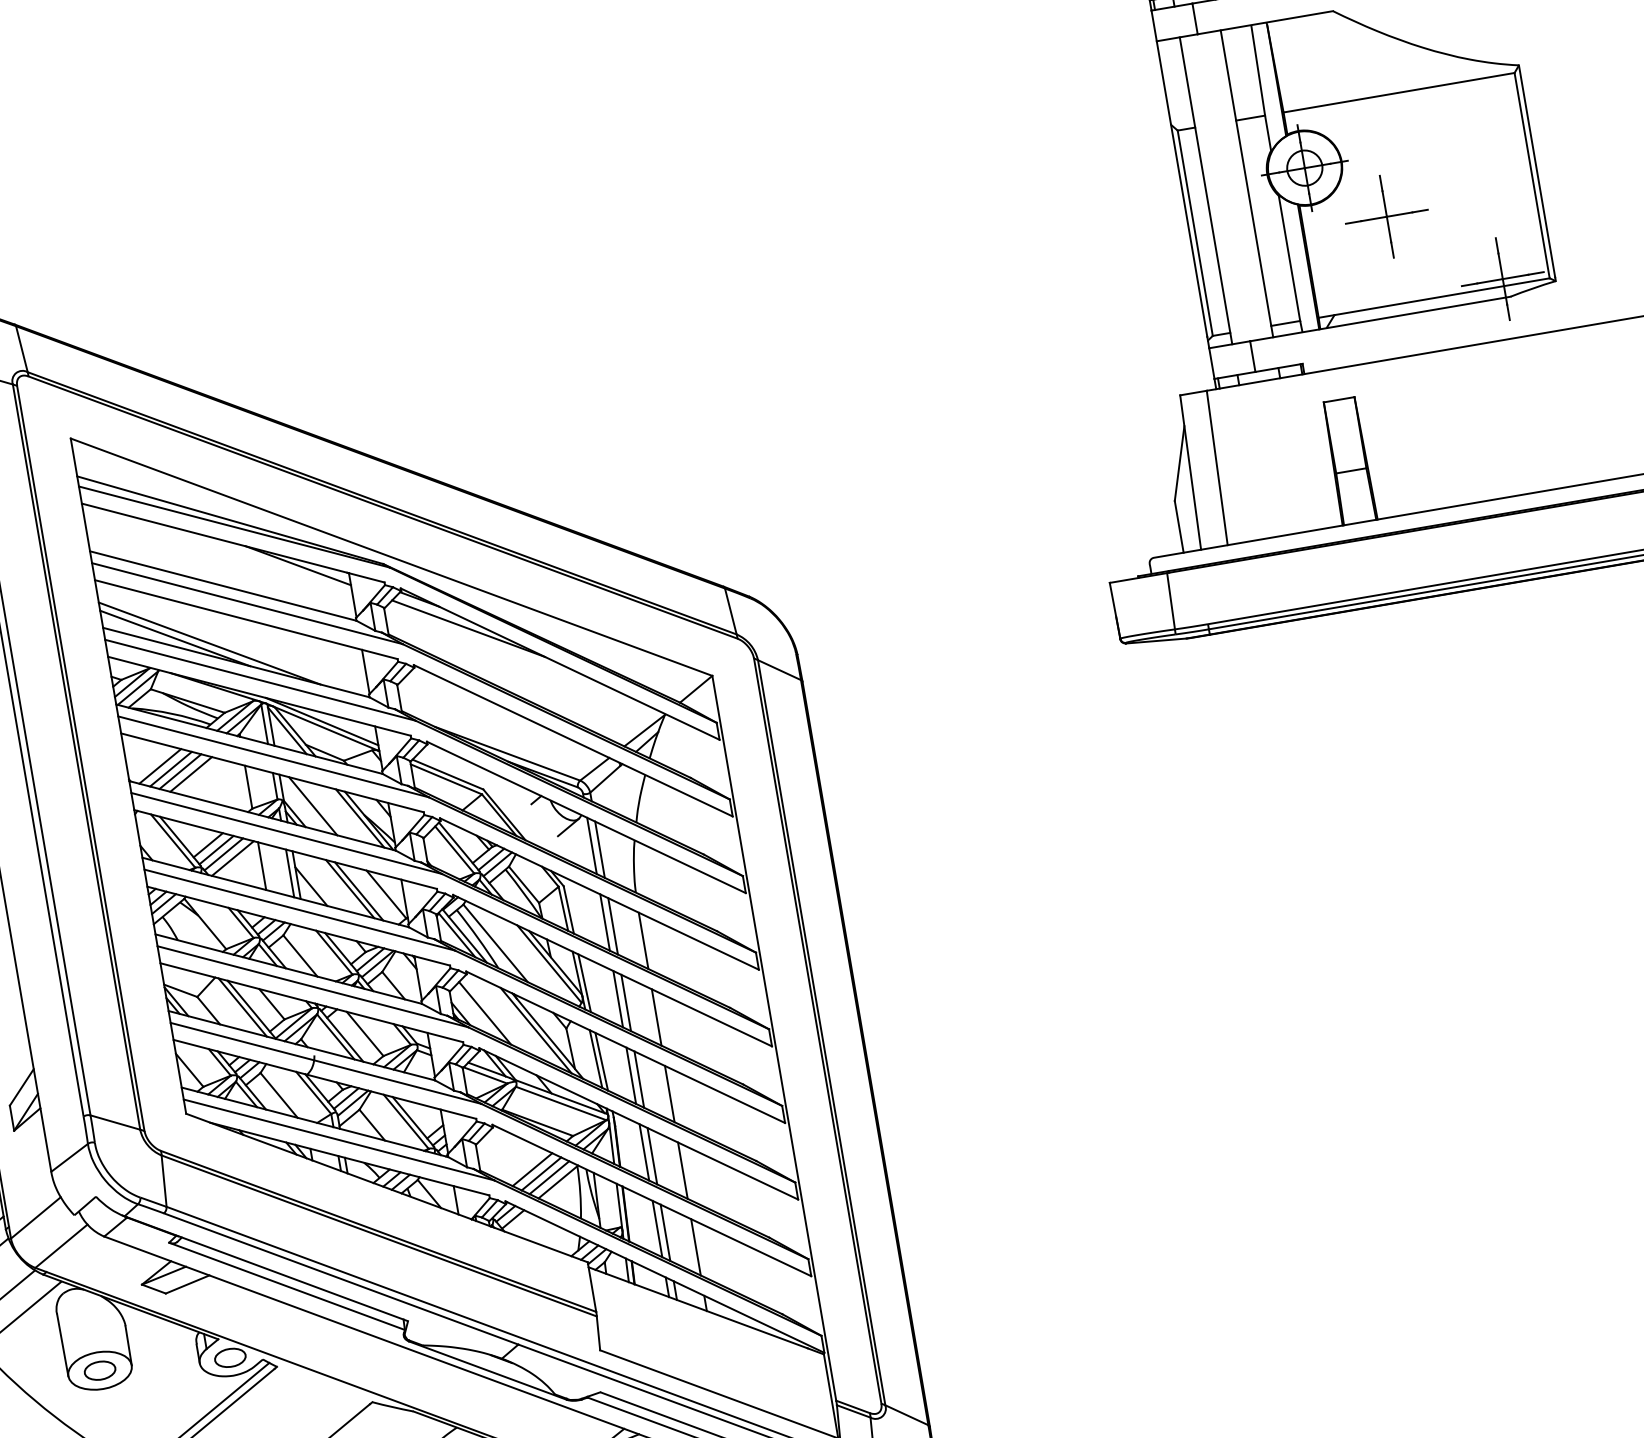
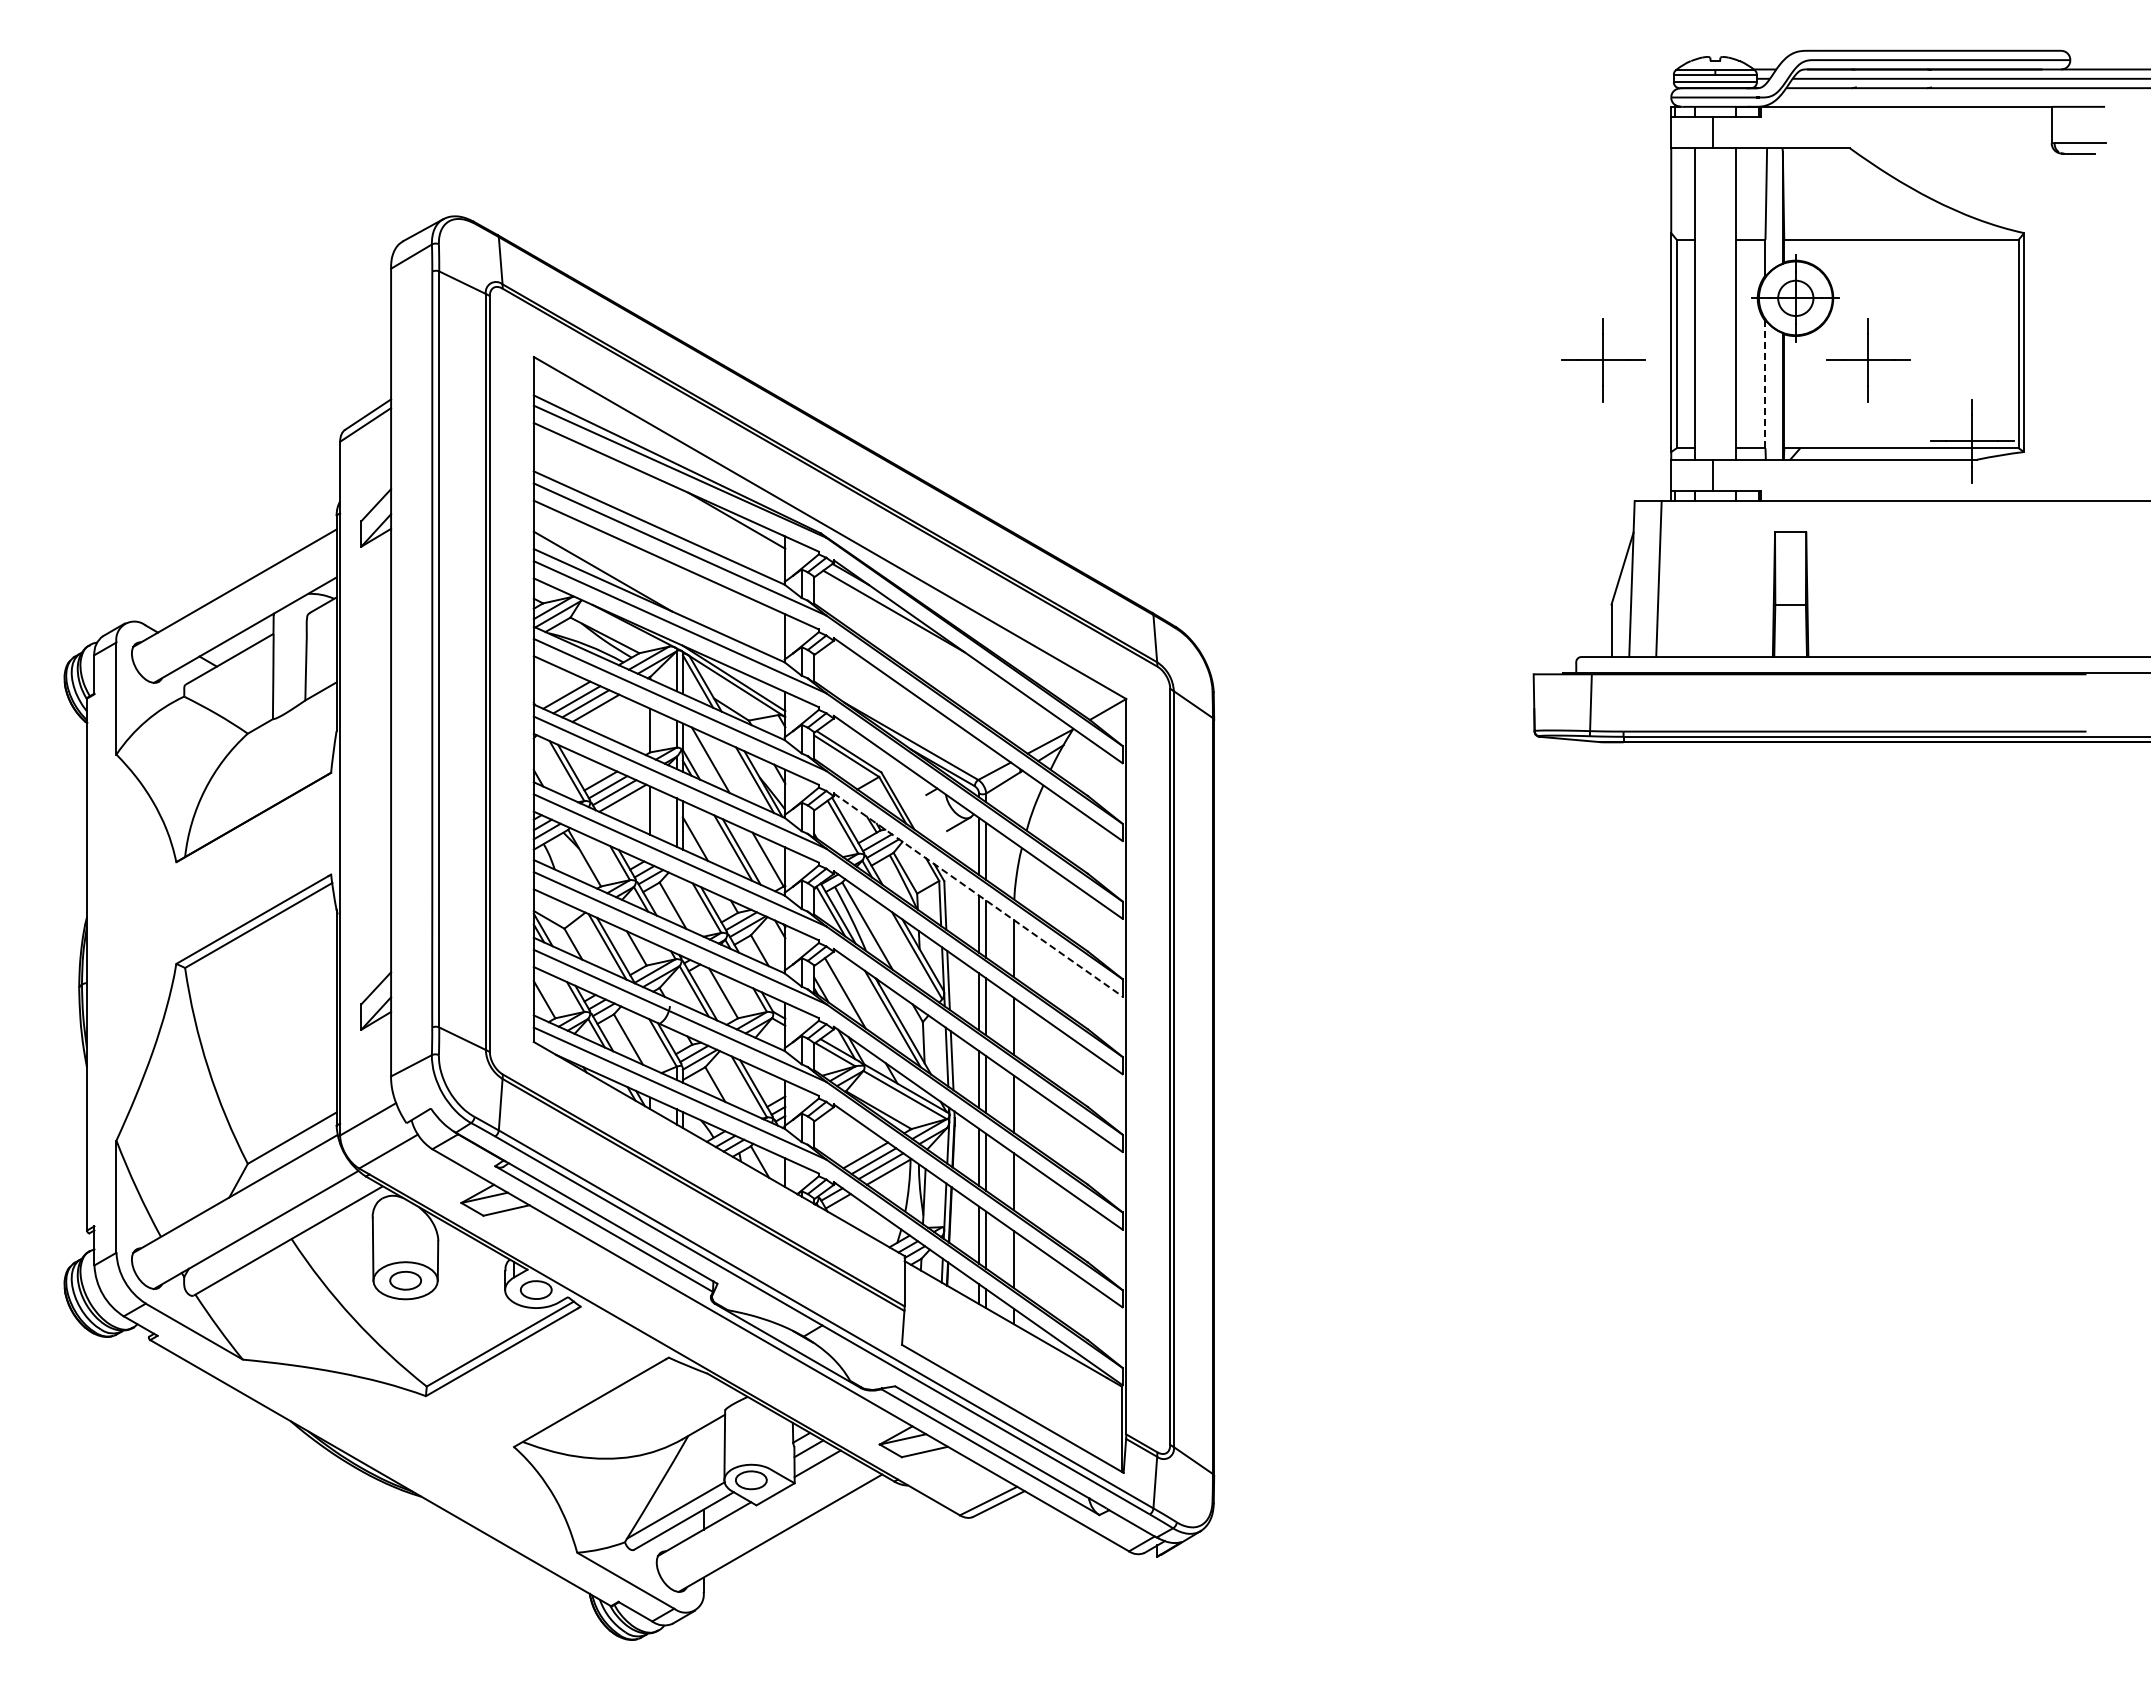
line: (1289, 258) -> (1765, 384), solid -> dashed
part: (1125, 261) -> (1603, 360), added
line: (208, 643) -> (635, 582), removed
line: (599, 894) -> (978, 895), solid -> dashed

